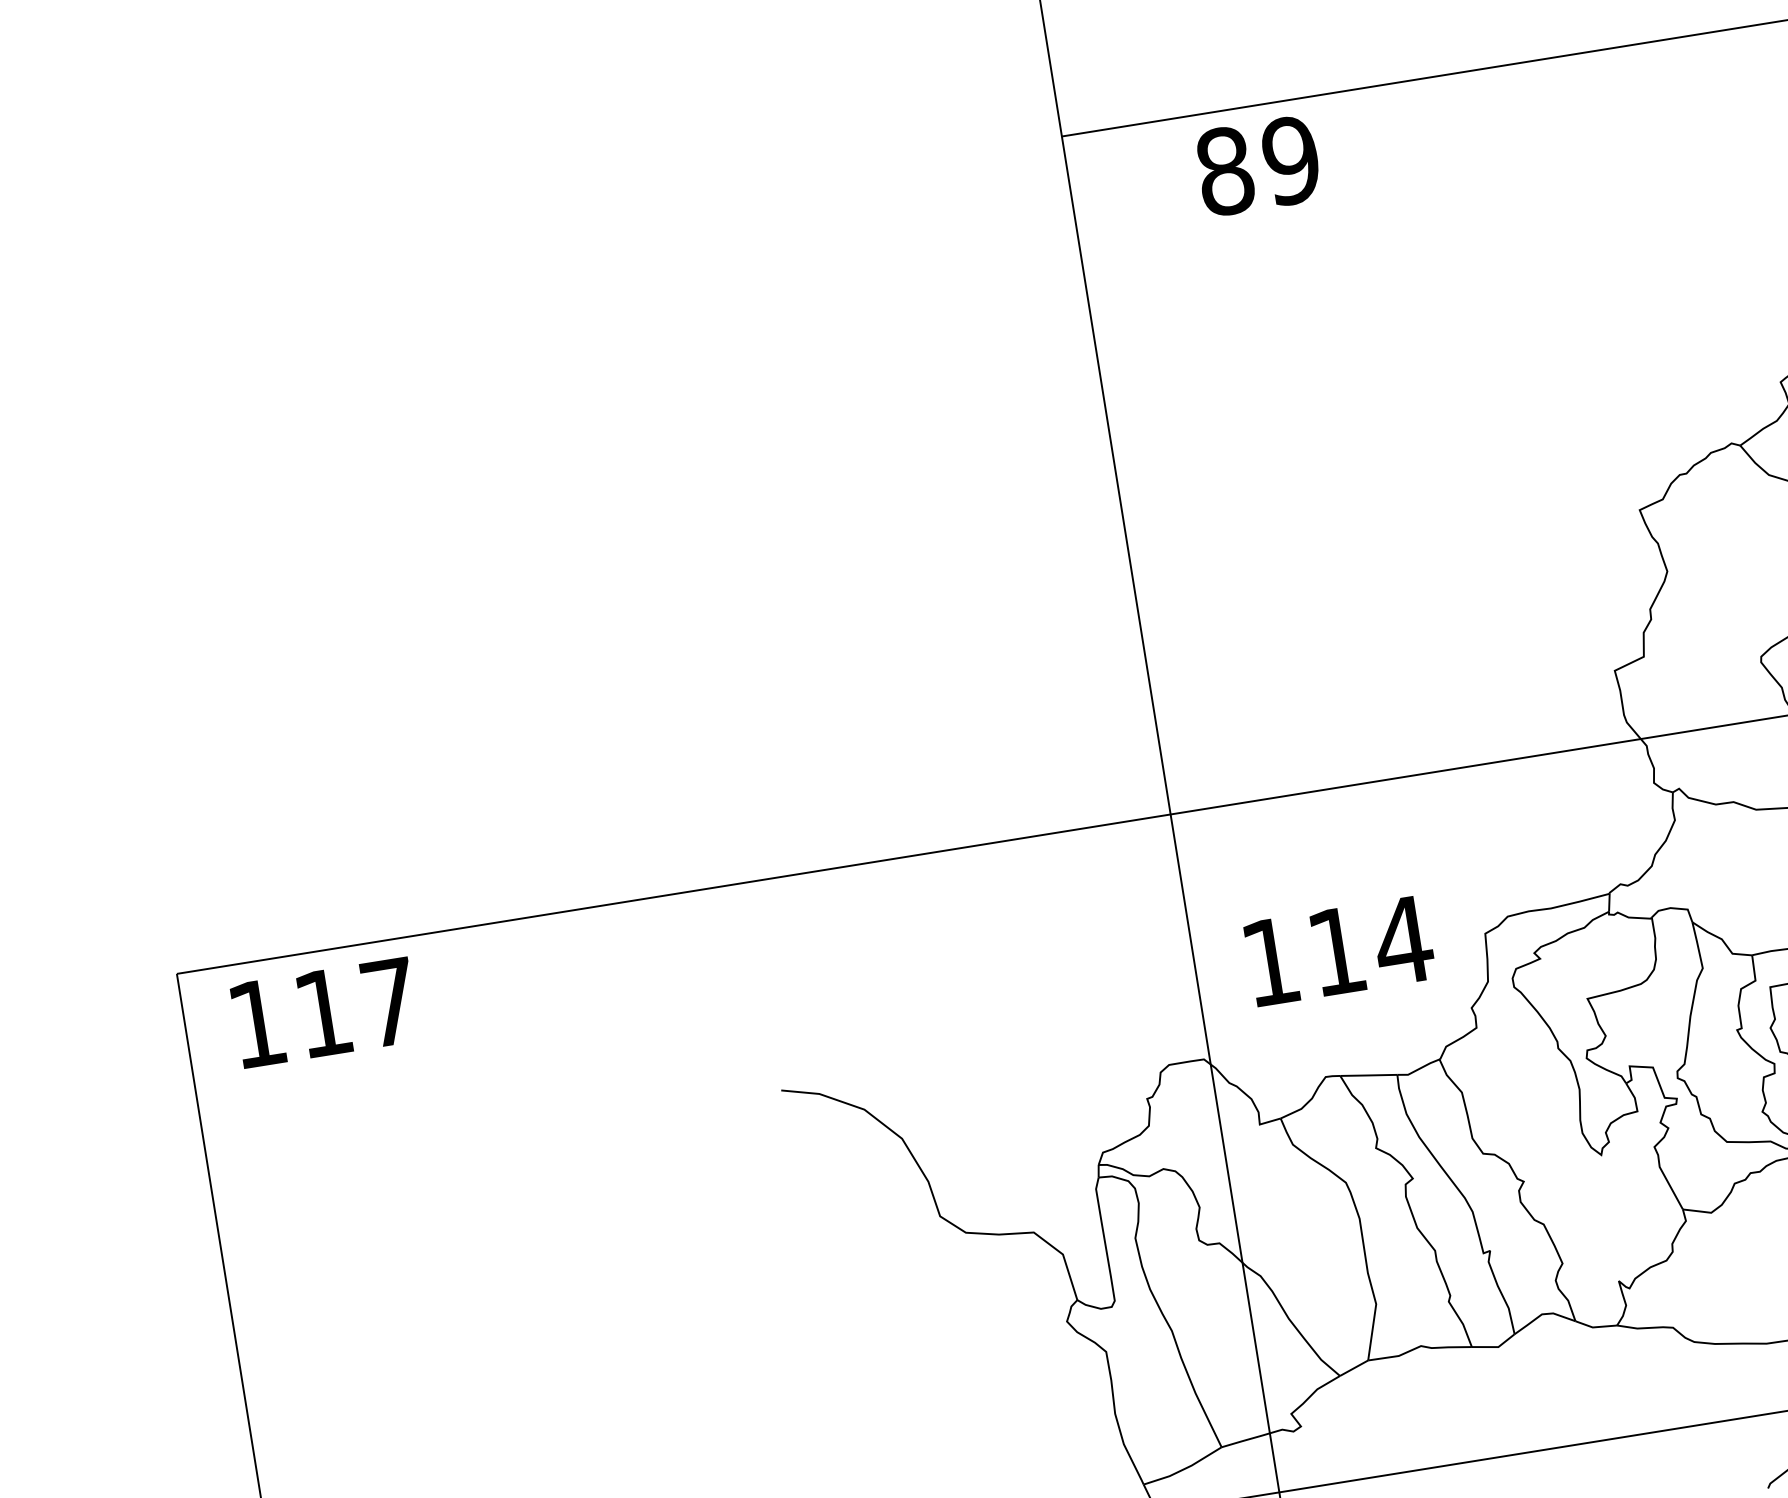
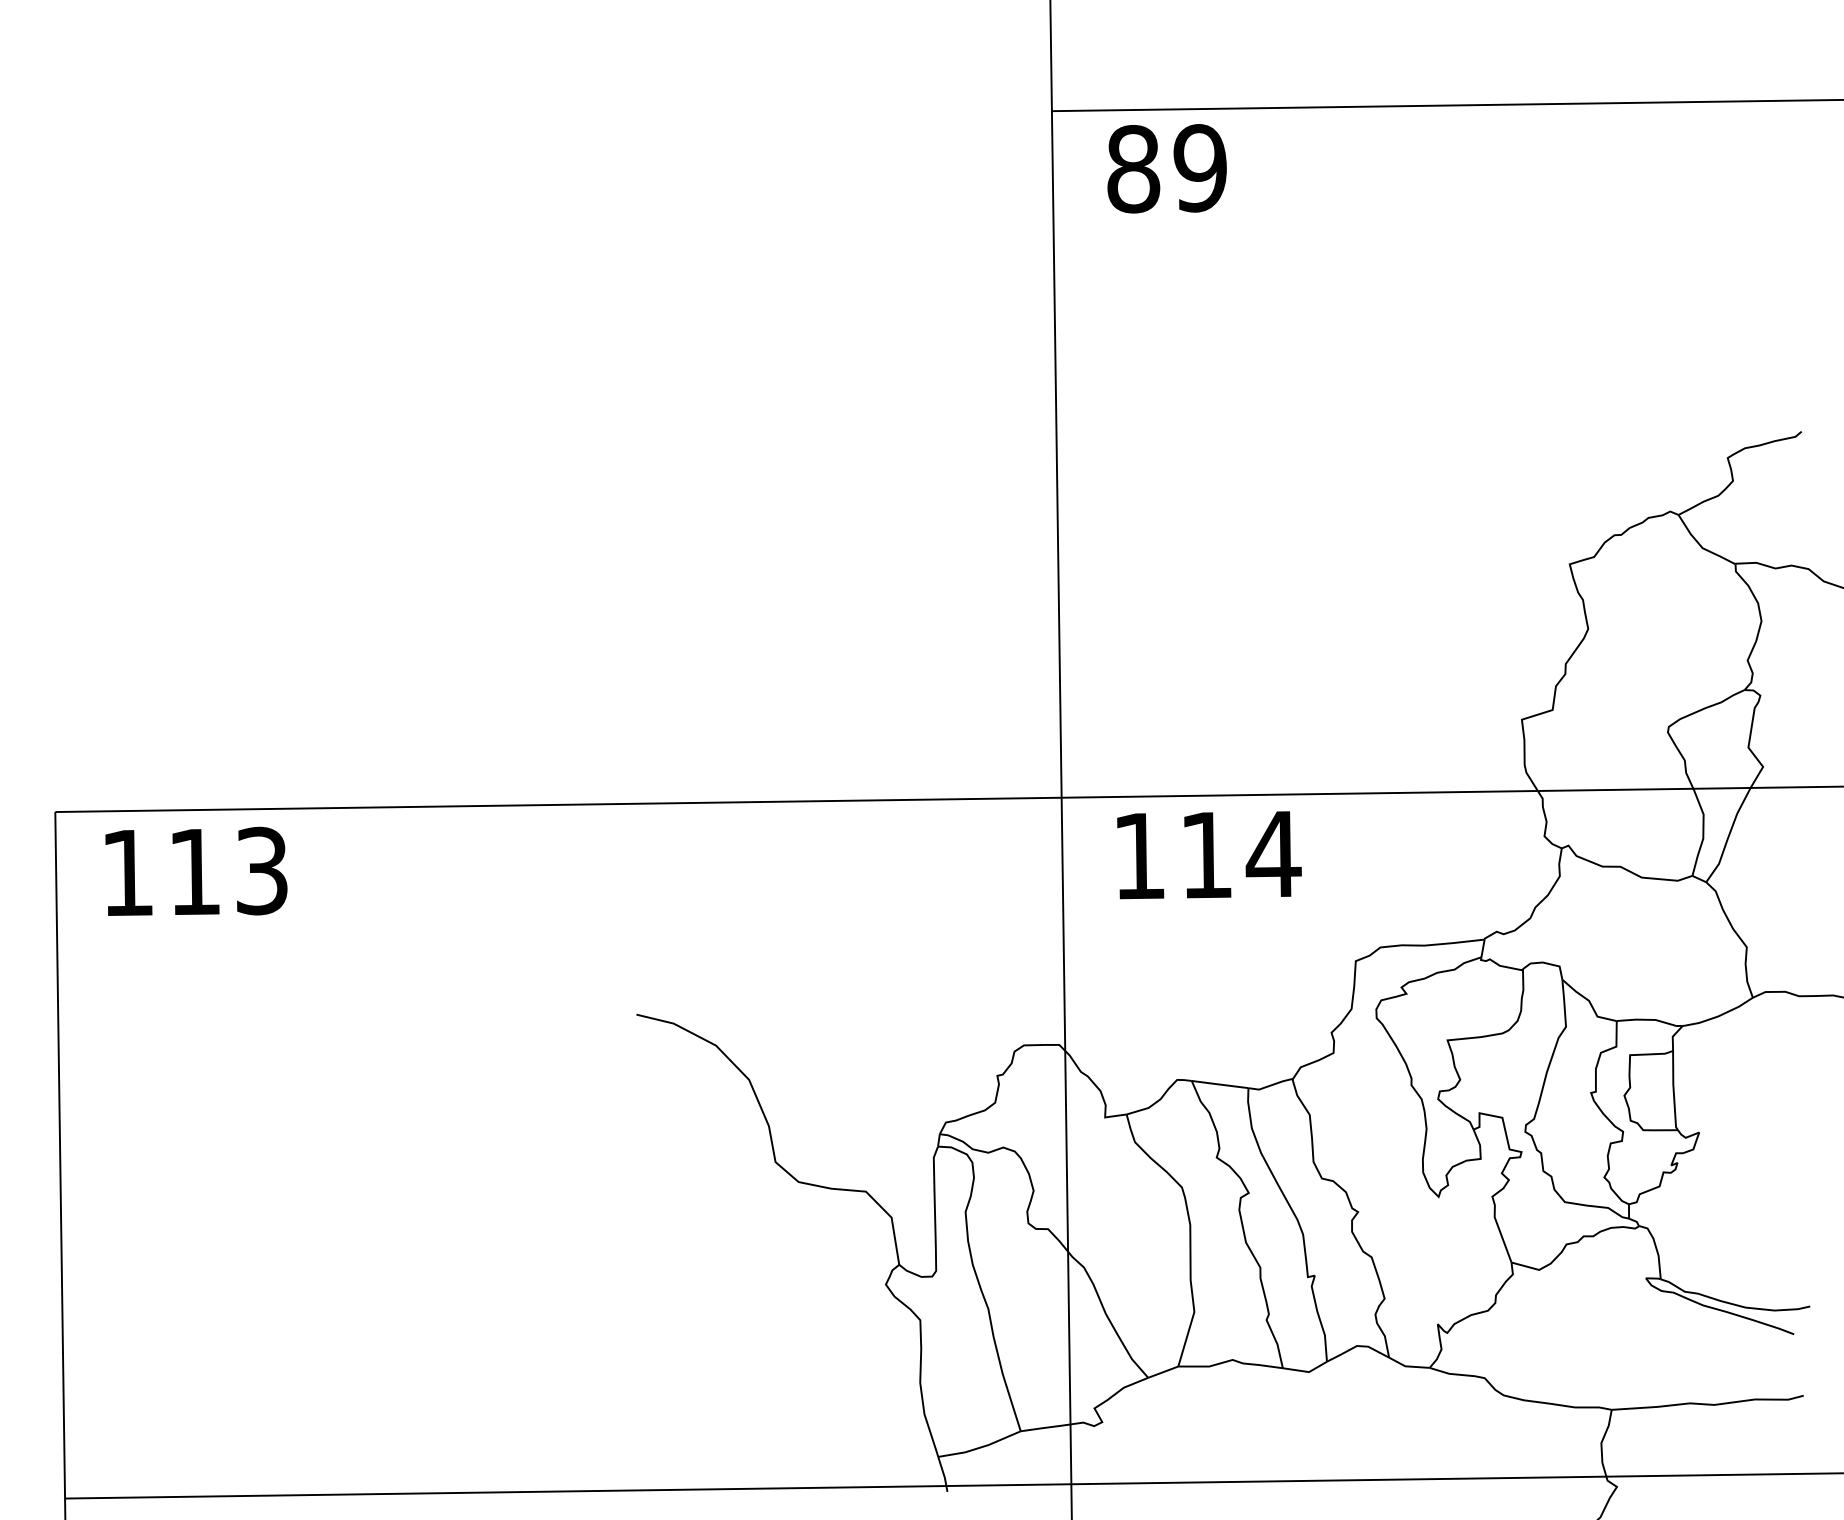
text: (1257, 165) -> (1166, 168), moved
text: (1340, 951) -> (1209, 855), moved
text: (389, 1001) -> (261, 870), 117 -> 113

